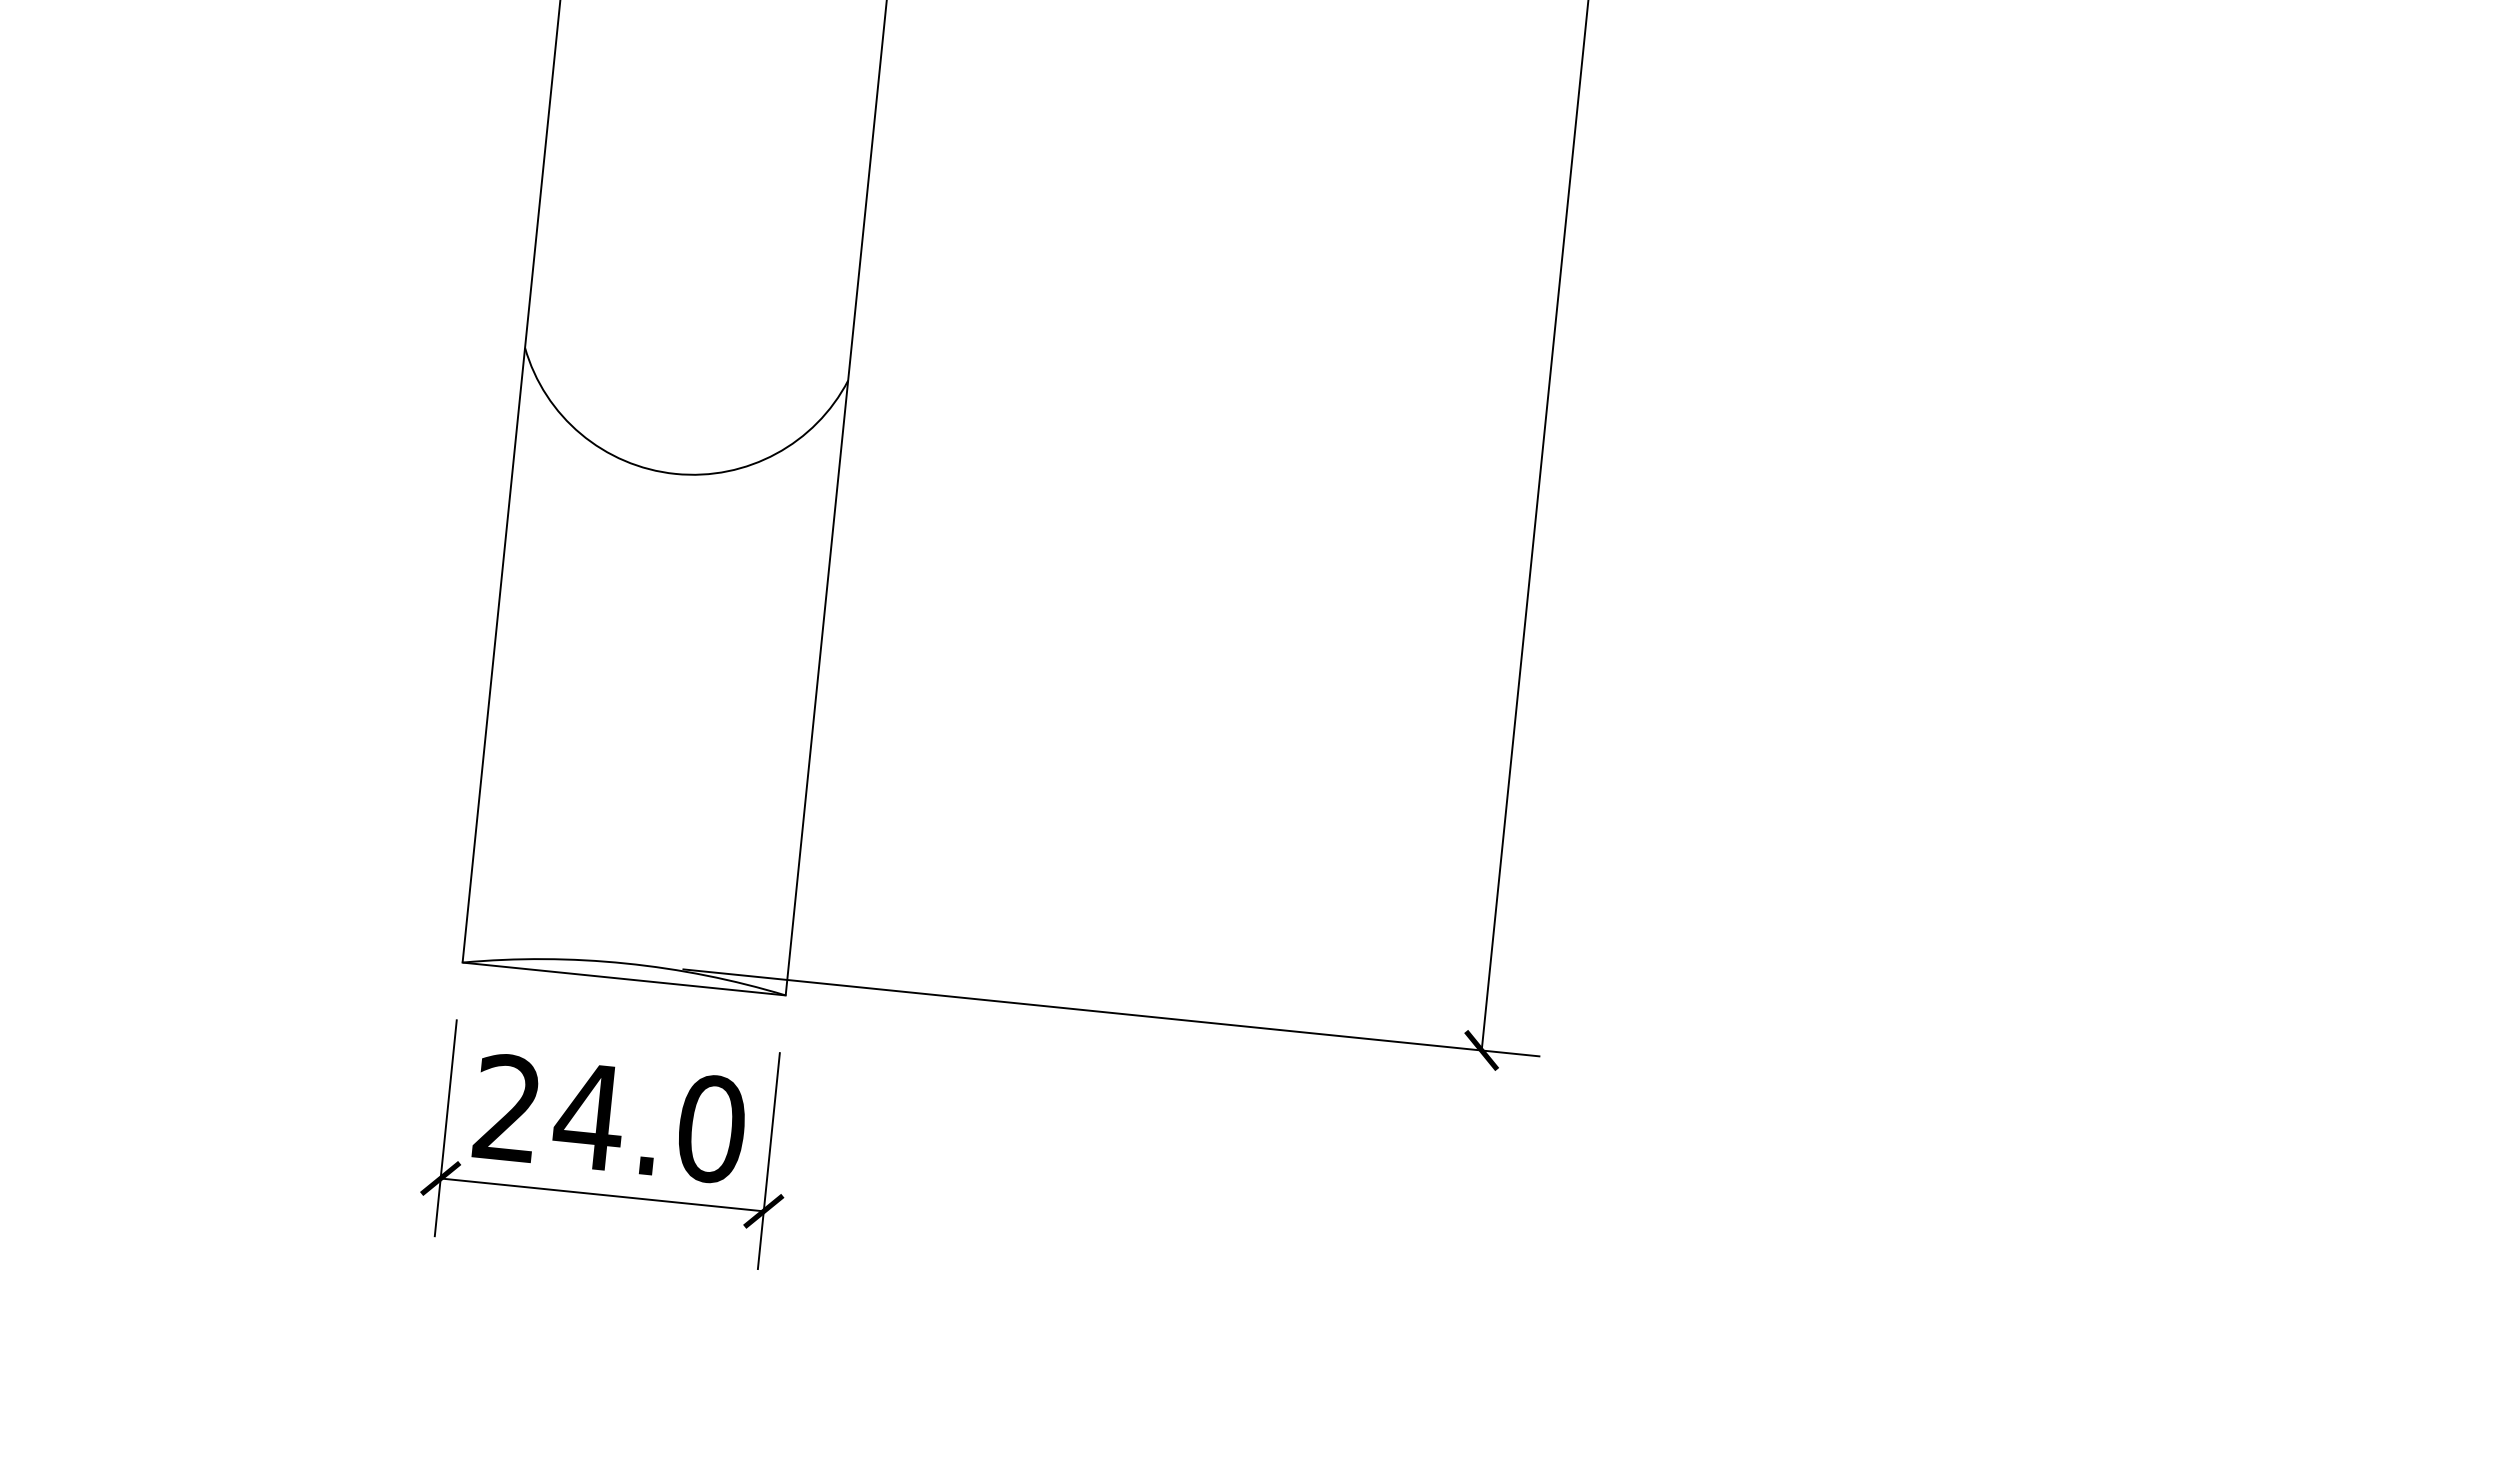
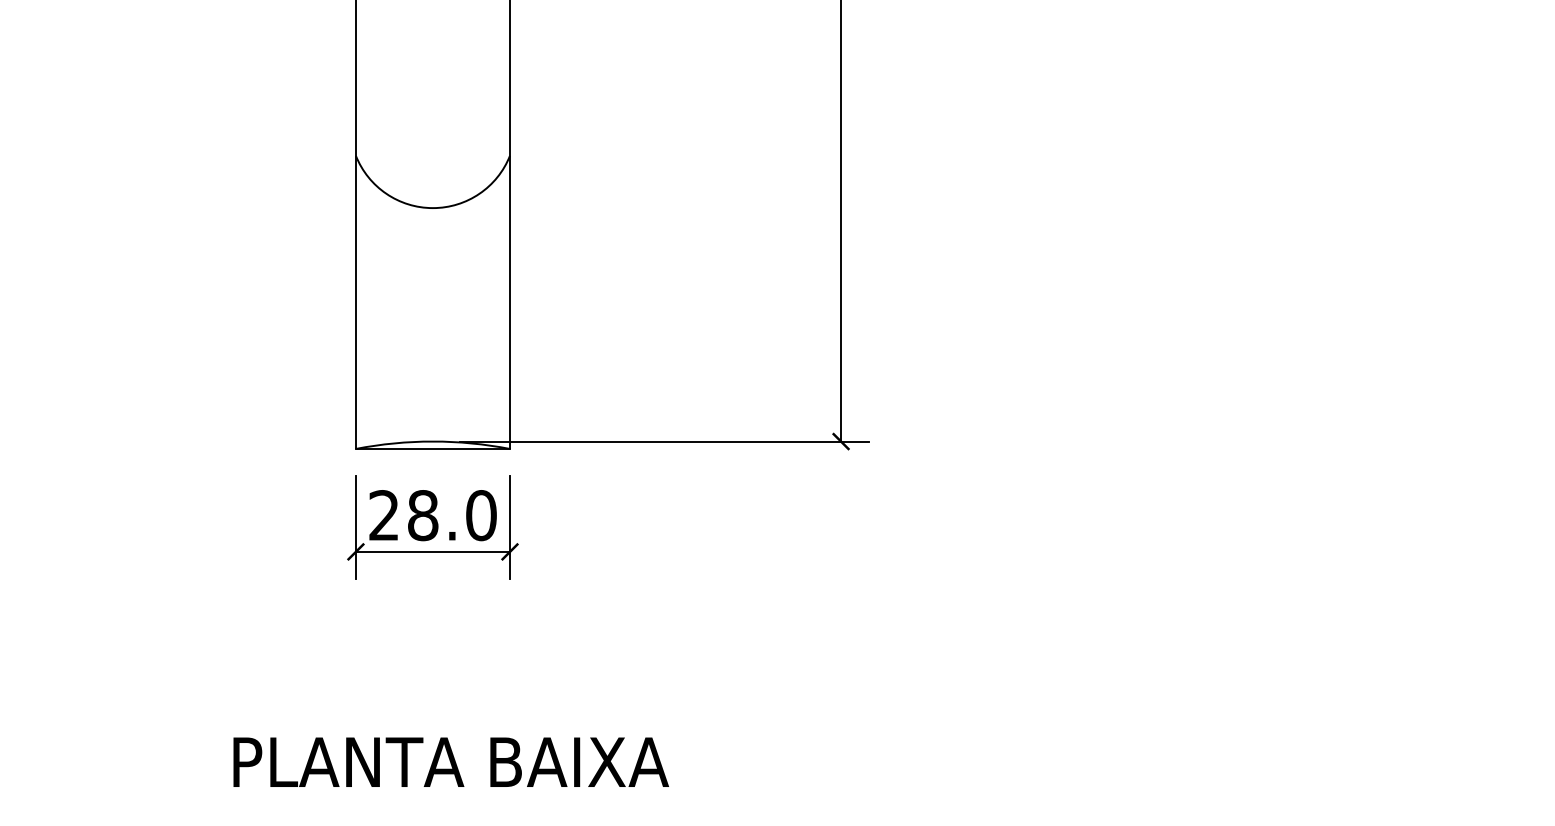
text: (588, 1116) -> (422, 515), 24.0 -> 28.0

